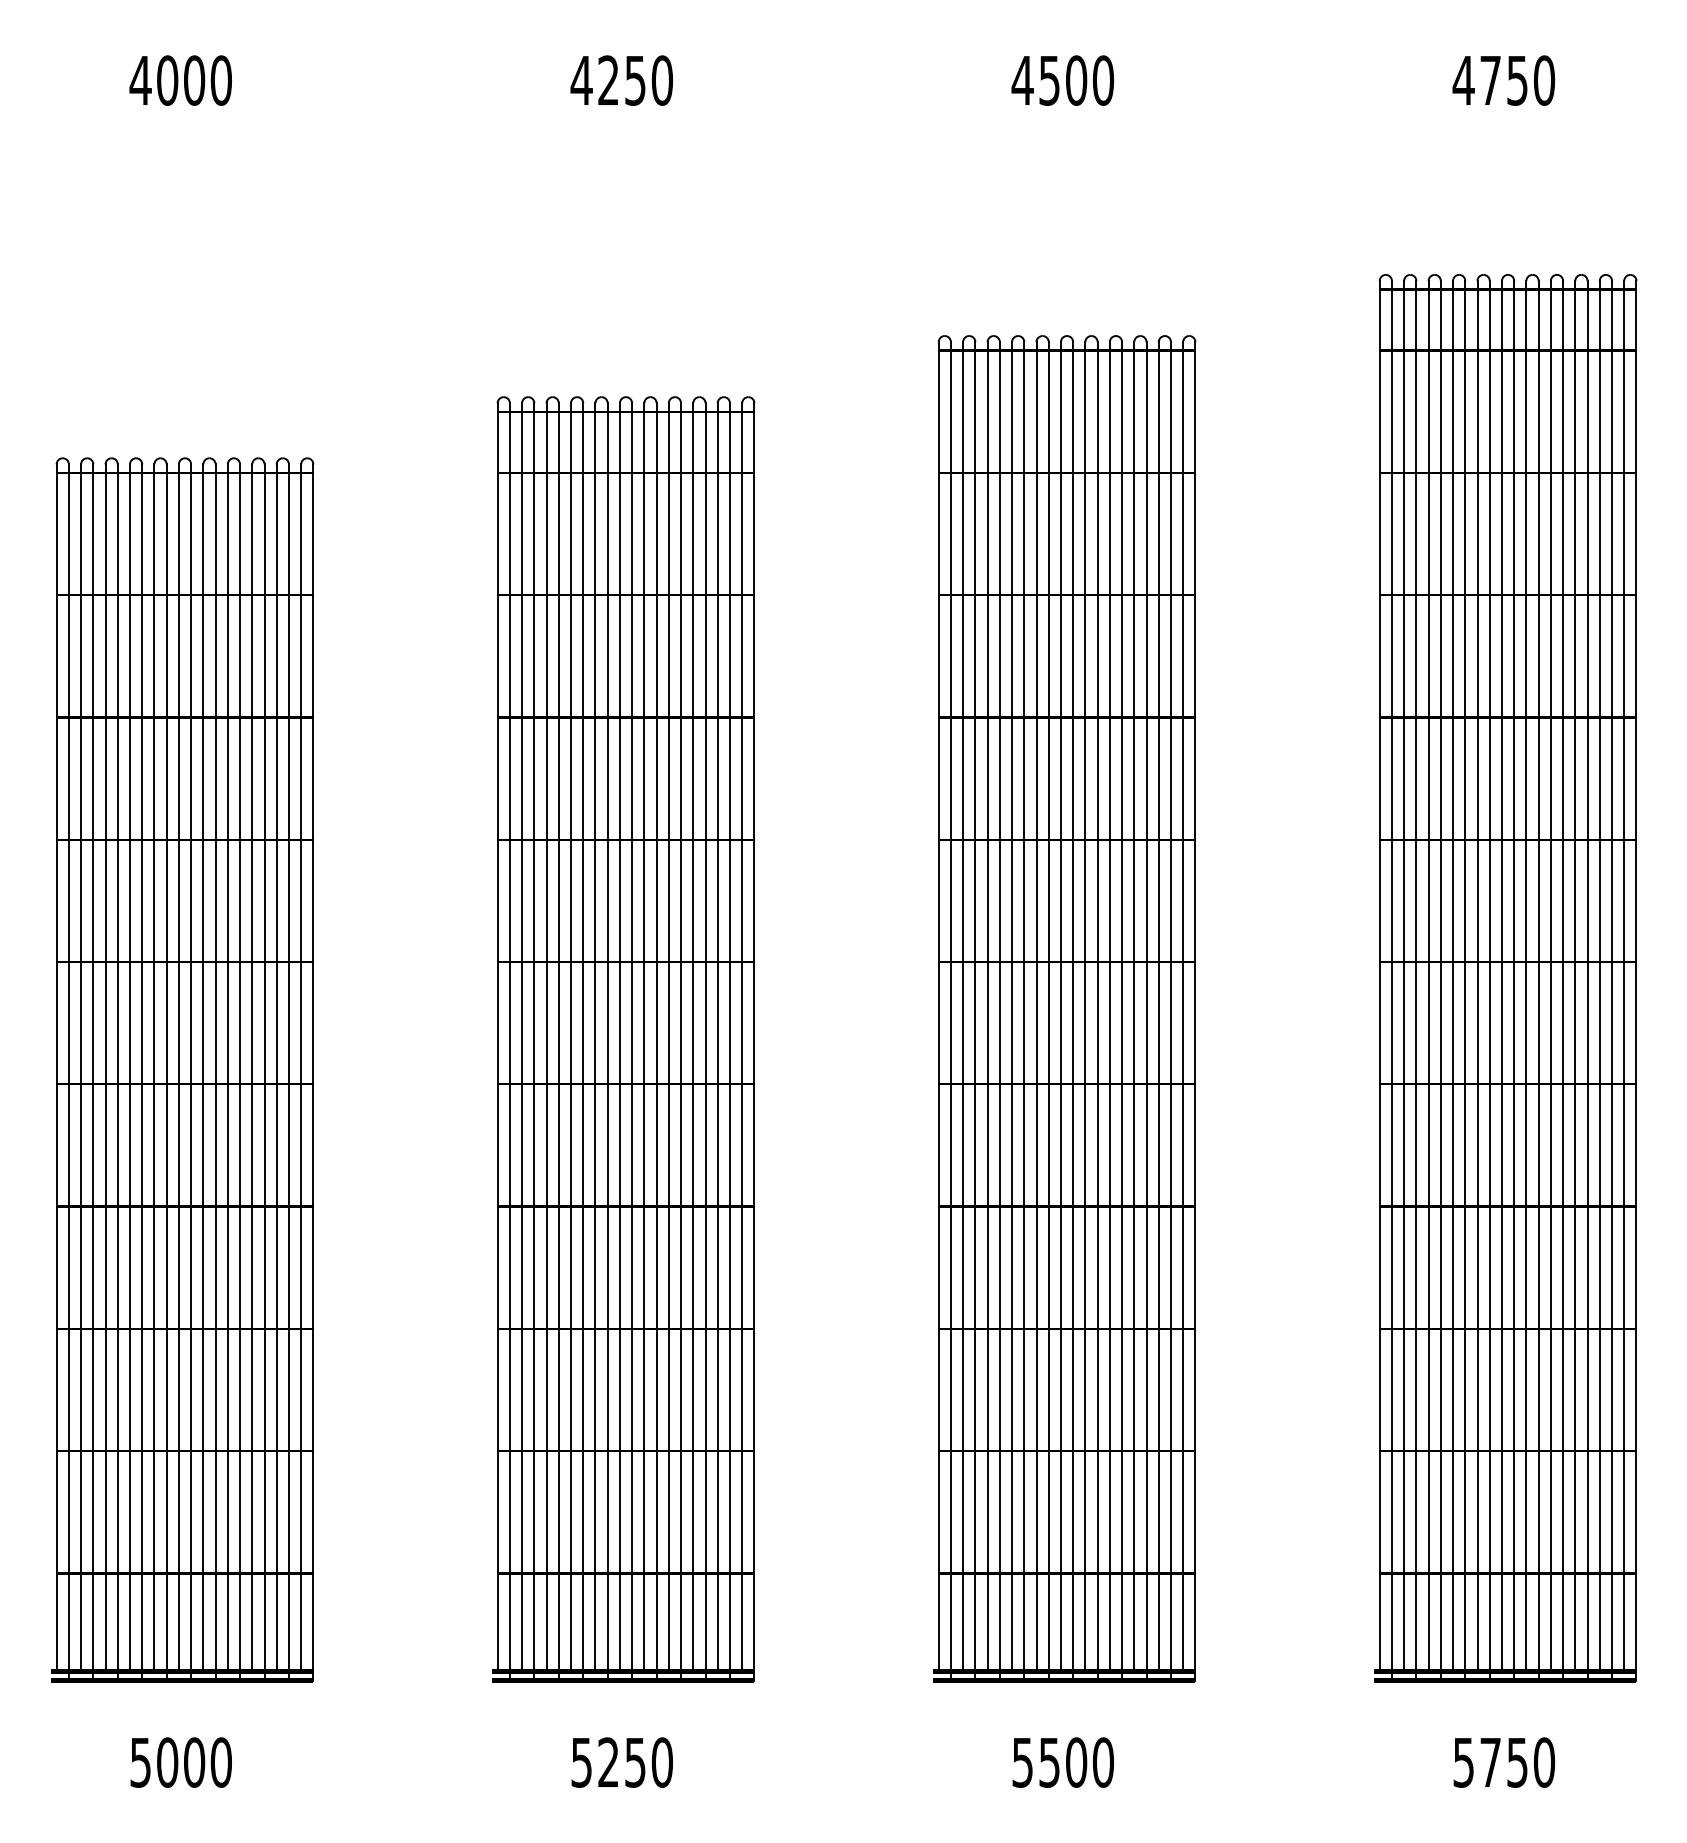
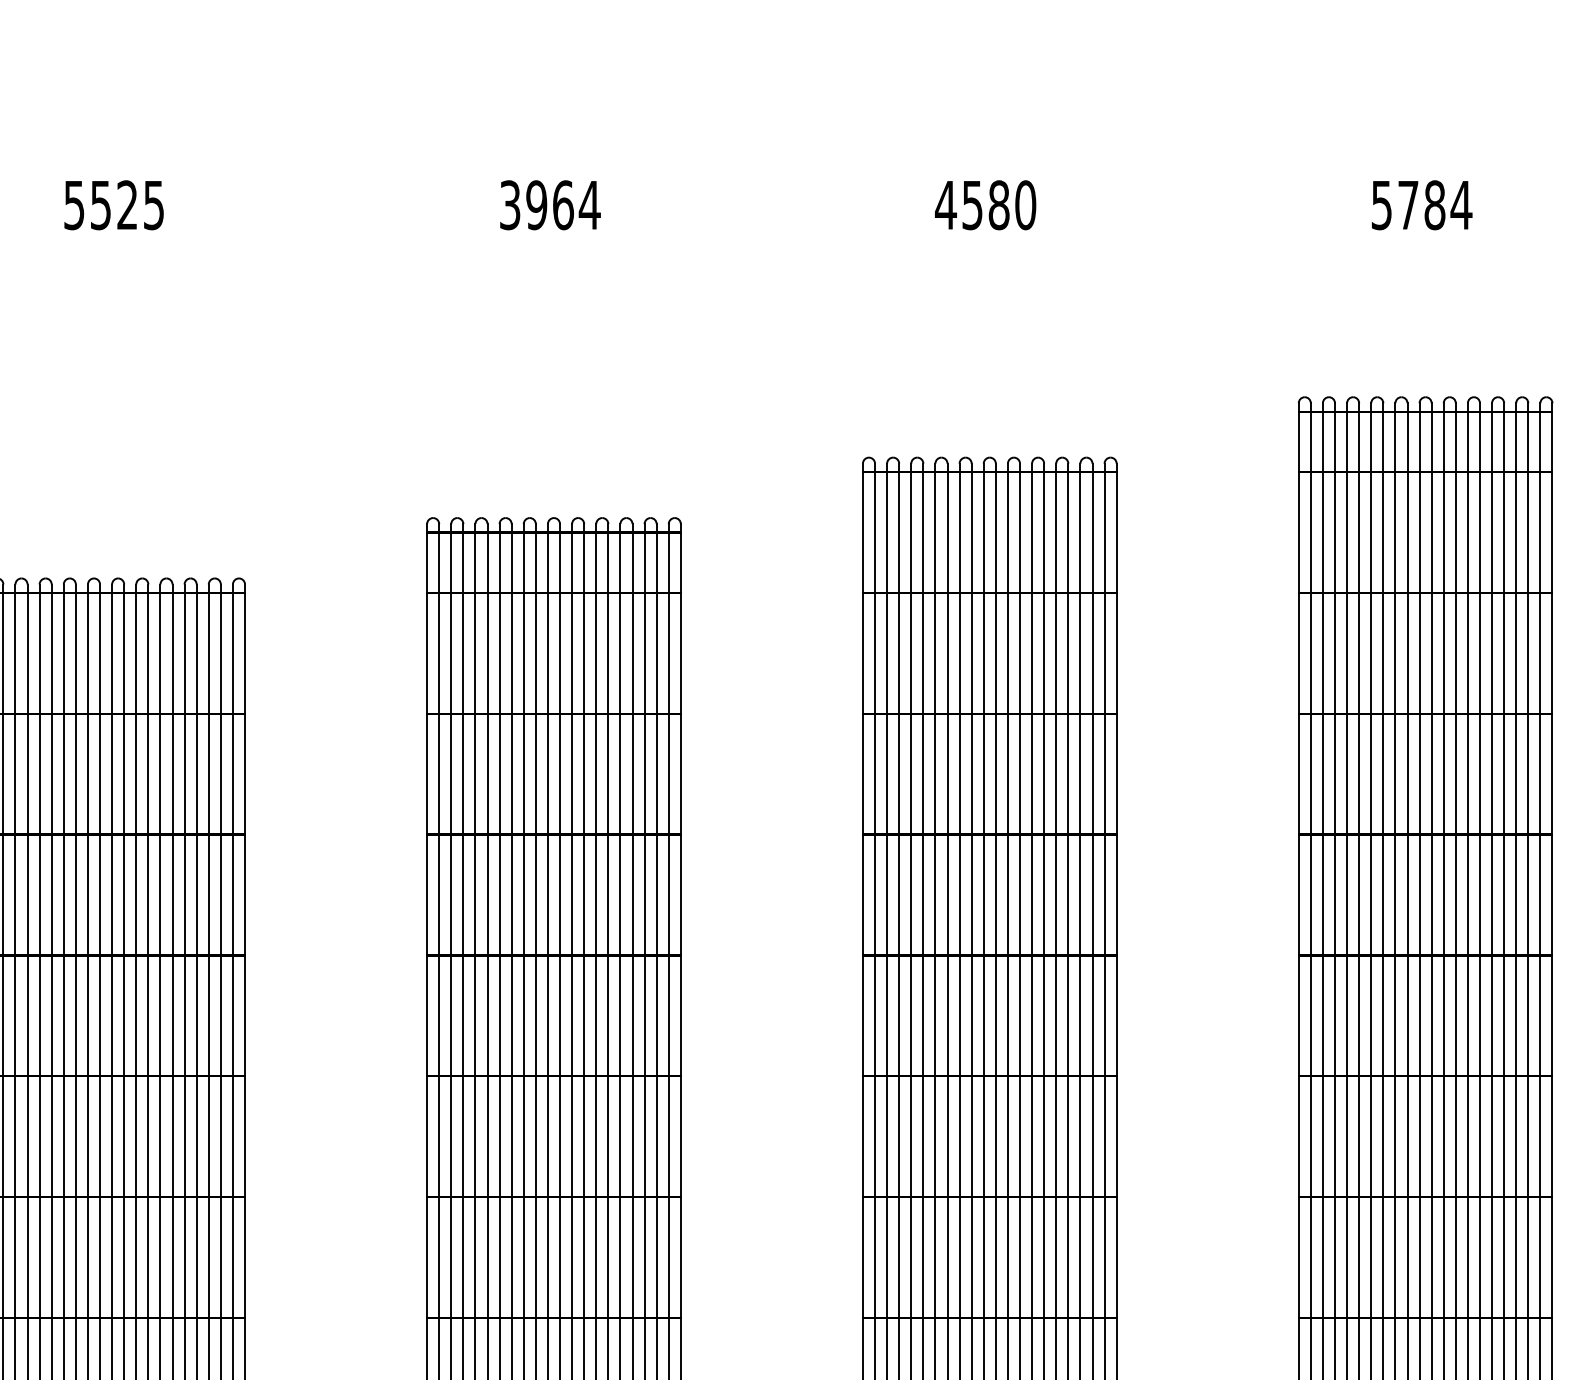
text: (180, 80) -> (113, 205), 4000 -> 5525
text: (621, 80) -> (549, 205), 4250 -> 3964
text: (1076, 80) -> (999, 205), 4500 -> 4580
text: (1503, 80) -> (1421, 205), 4750 -> 5784

